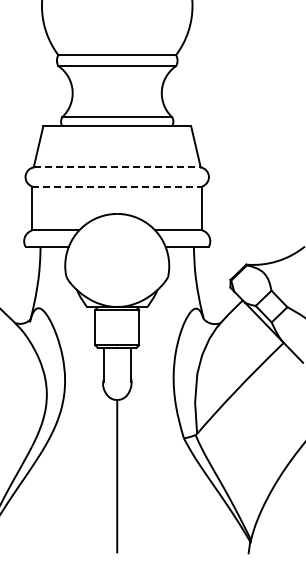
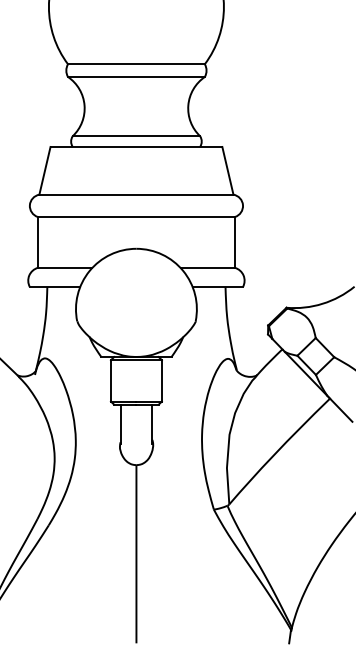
line: (117, 167) -> (136, 194), dashed -> solid
line: (117, 186) -> (136, 216), dashed -> solid

